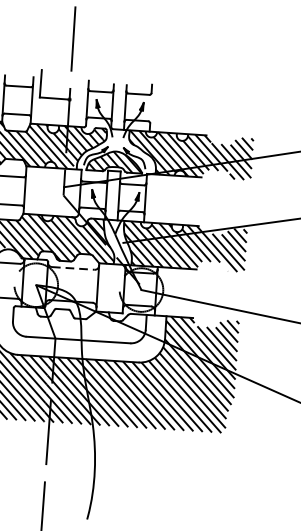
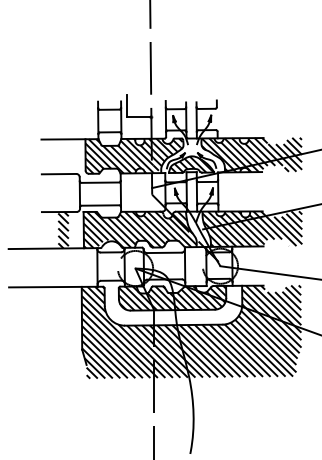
line: (73, 267) -> (164, 252), dashed -> solid
hatch: (79, 324) -> (172, 297), added

